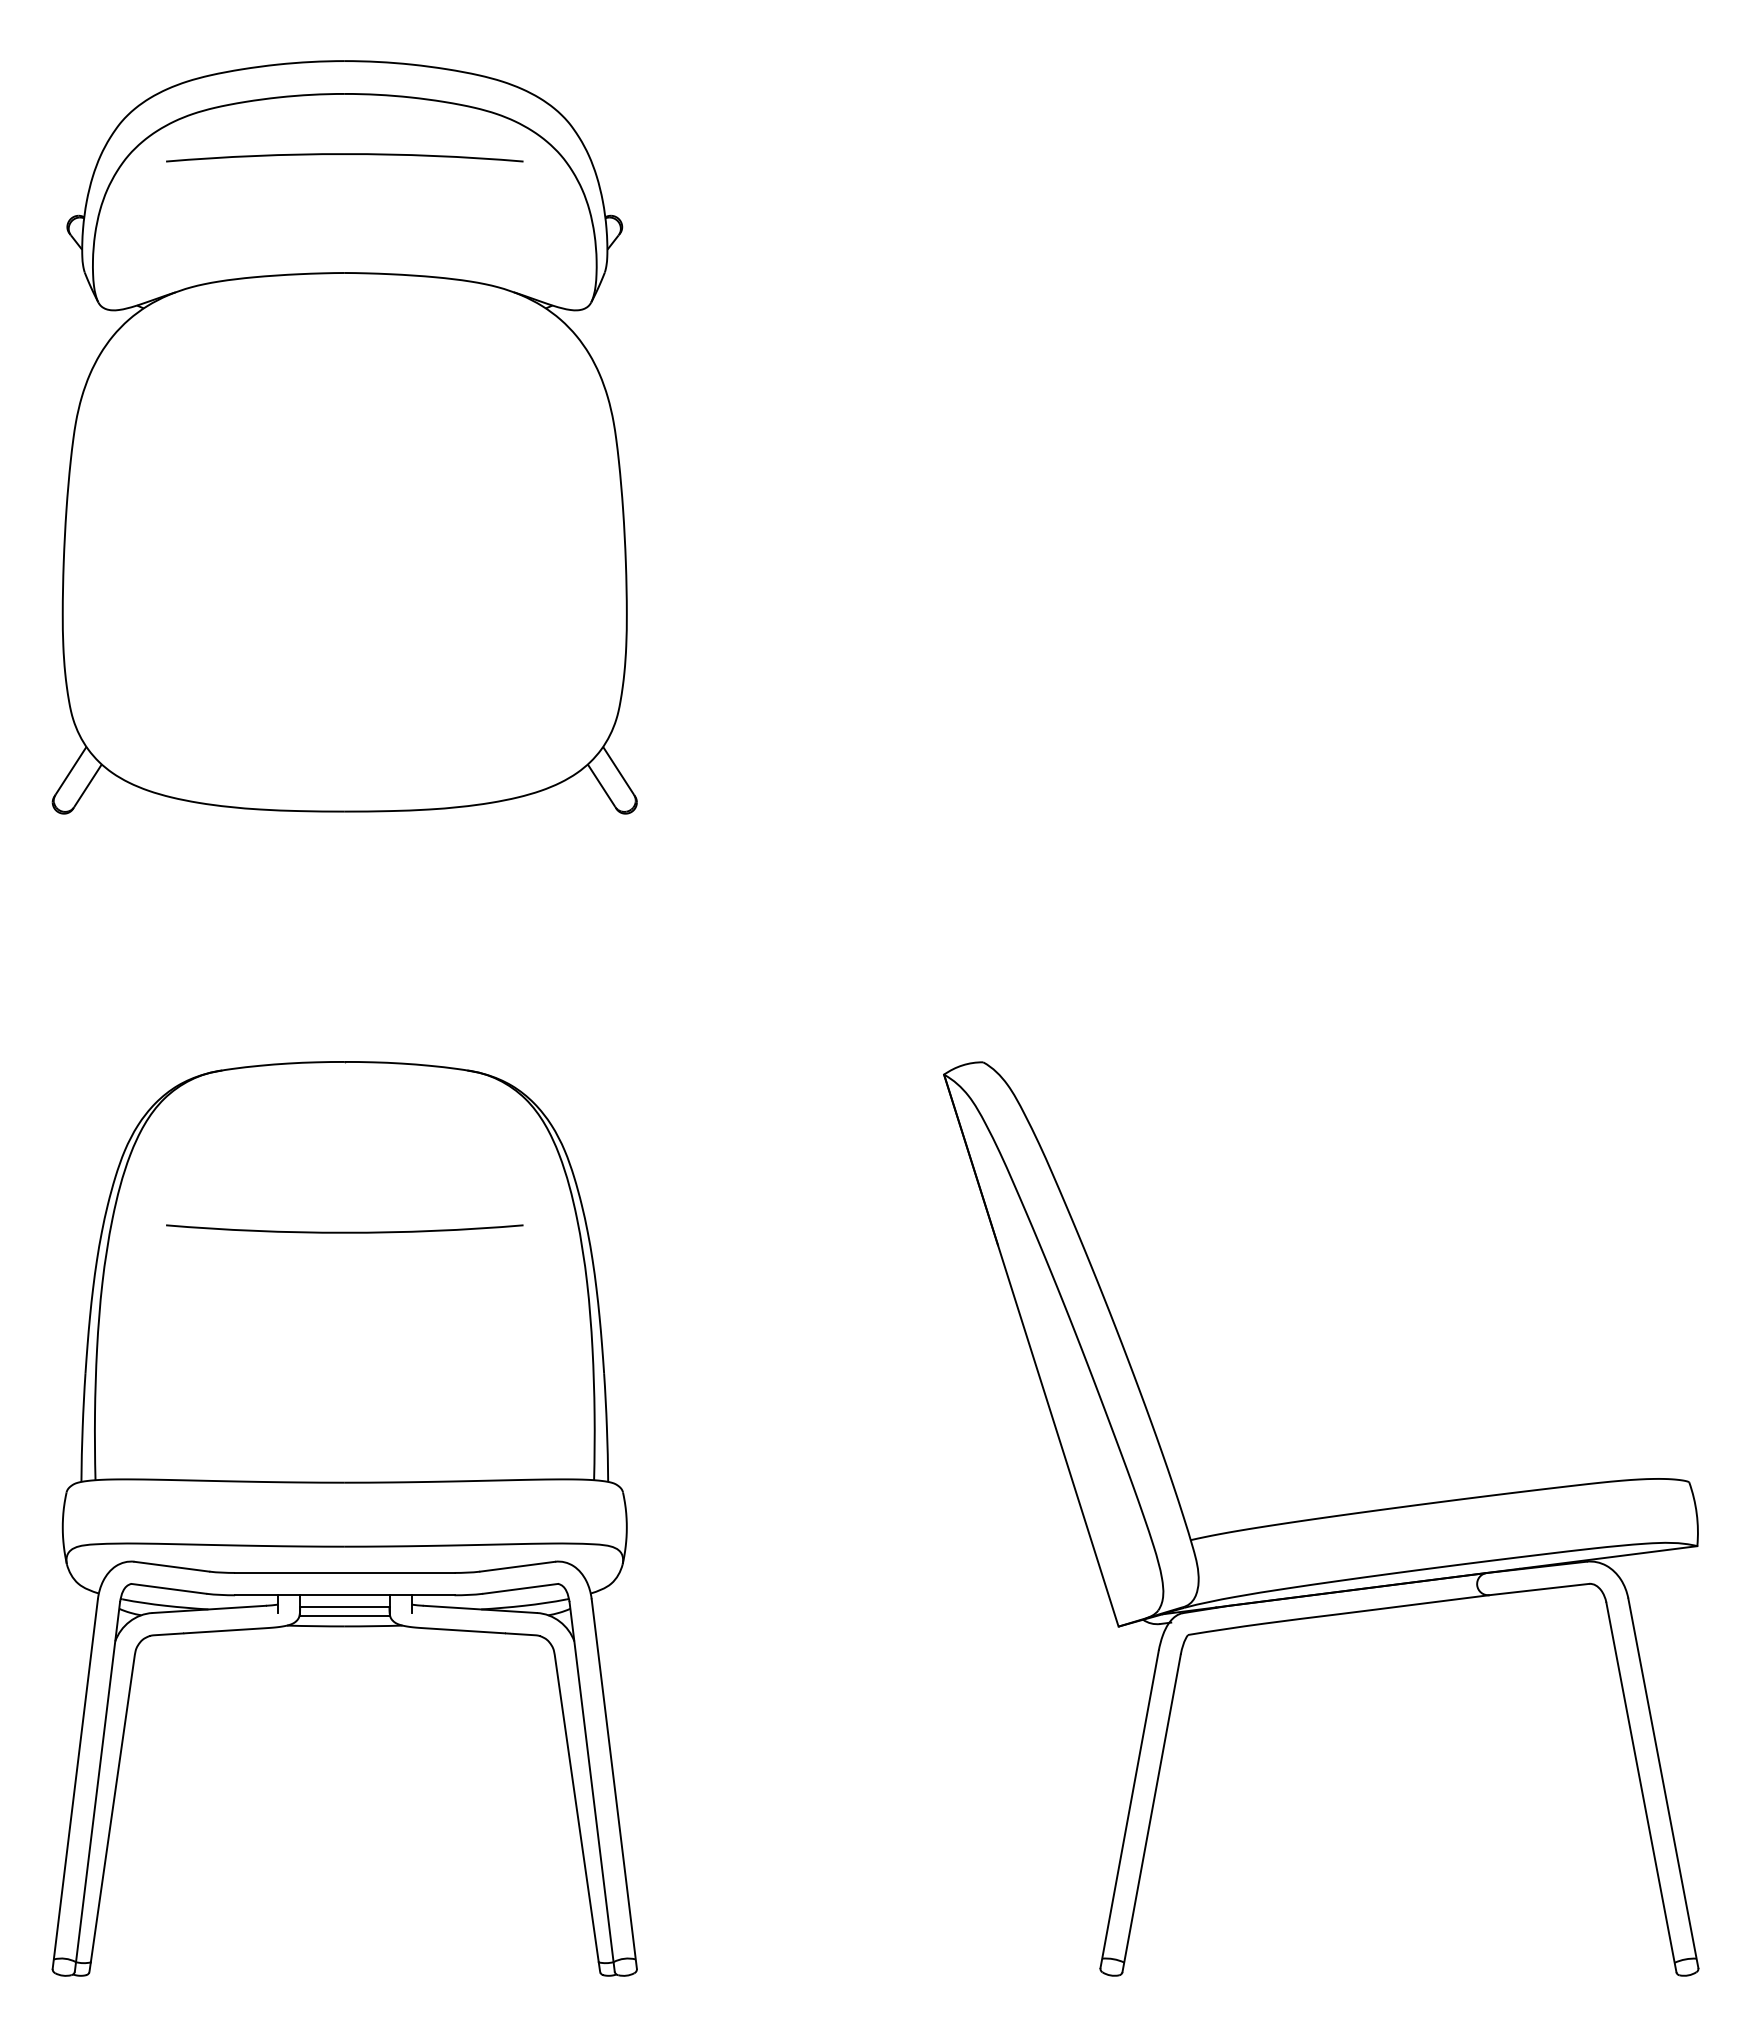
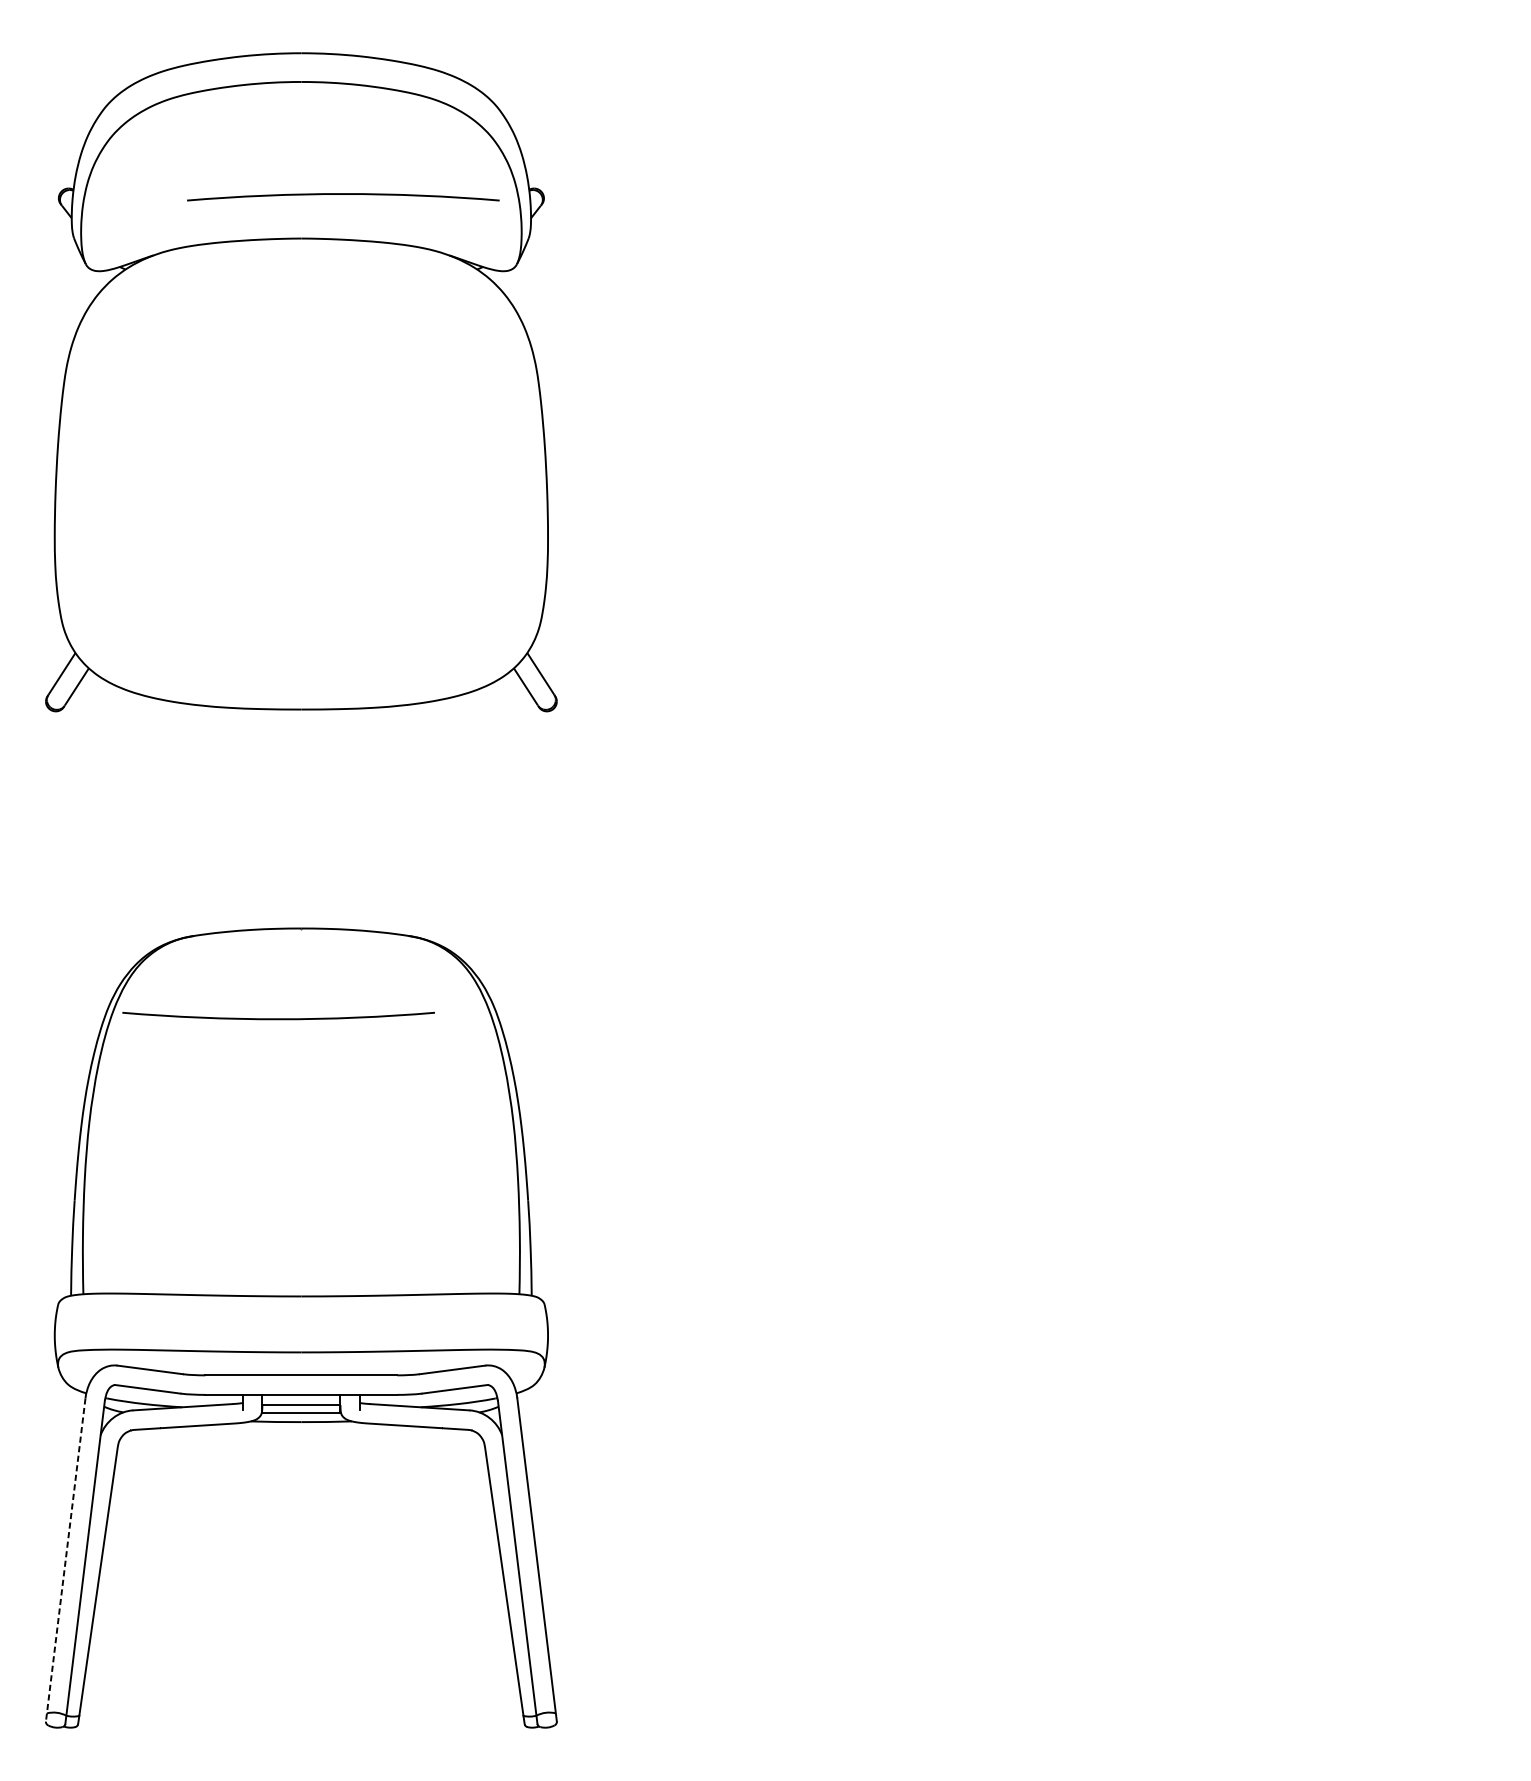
arc: (344, 154) -> (343, 194), moved
arc: (344, 1231) -> (278, 1018), moved
part: (1321, 1518) -> (1155, 1327), removed
line: (75, 1784) -> (65, 1560), solid -> dashed

